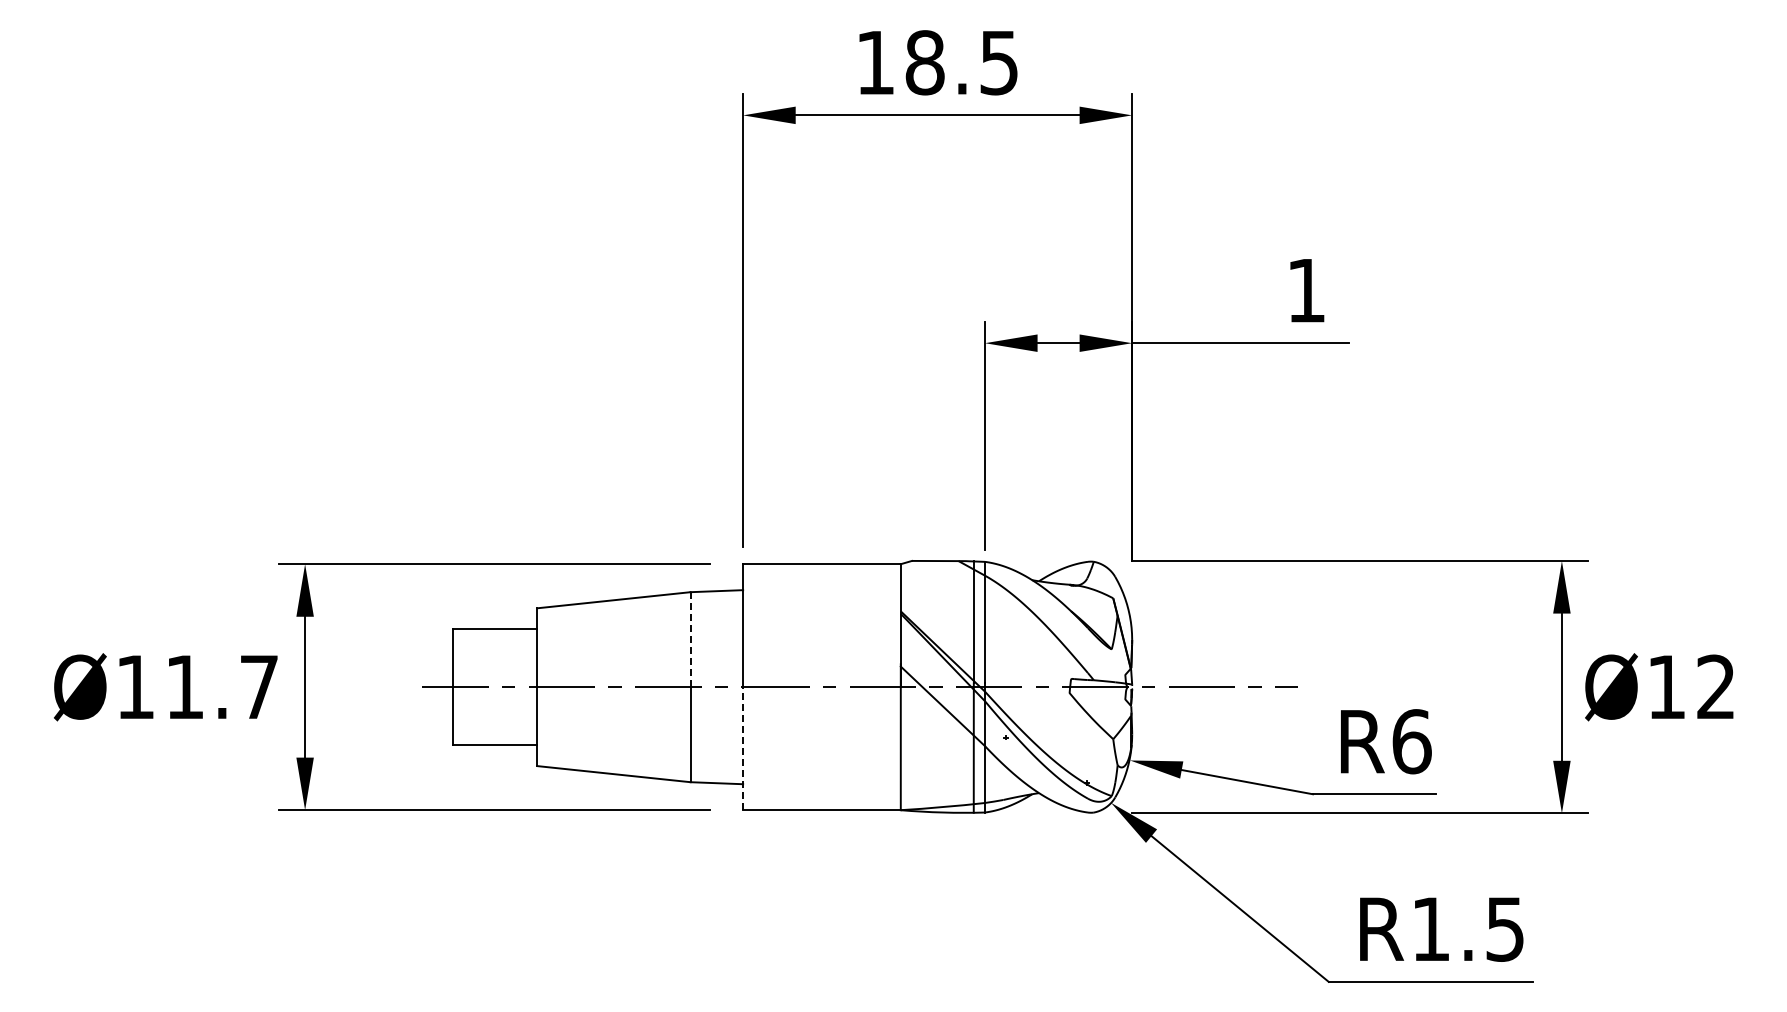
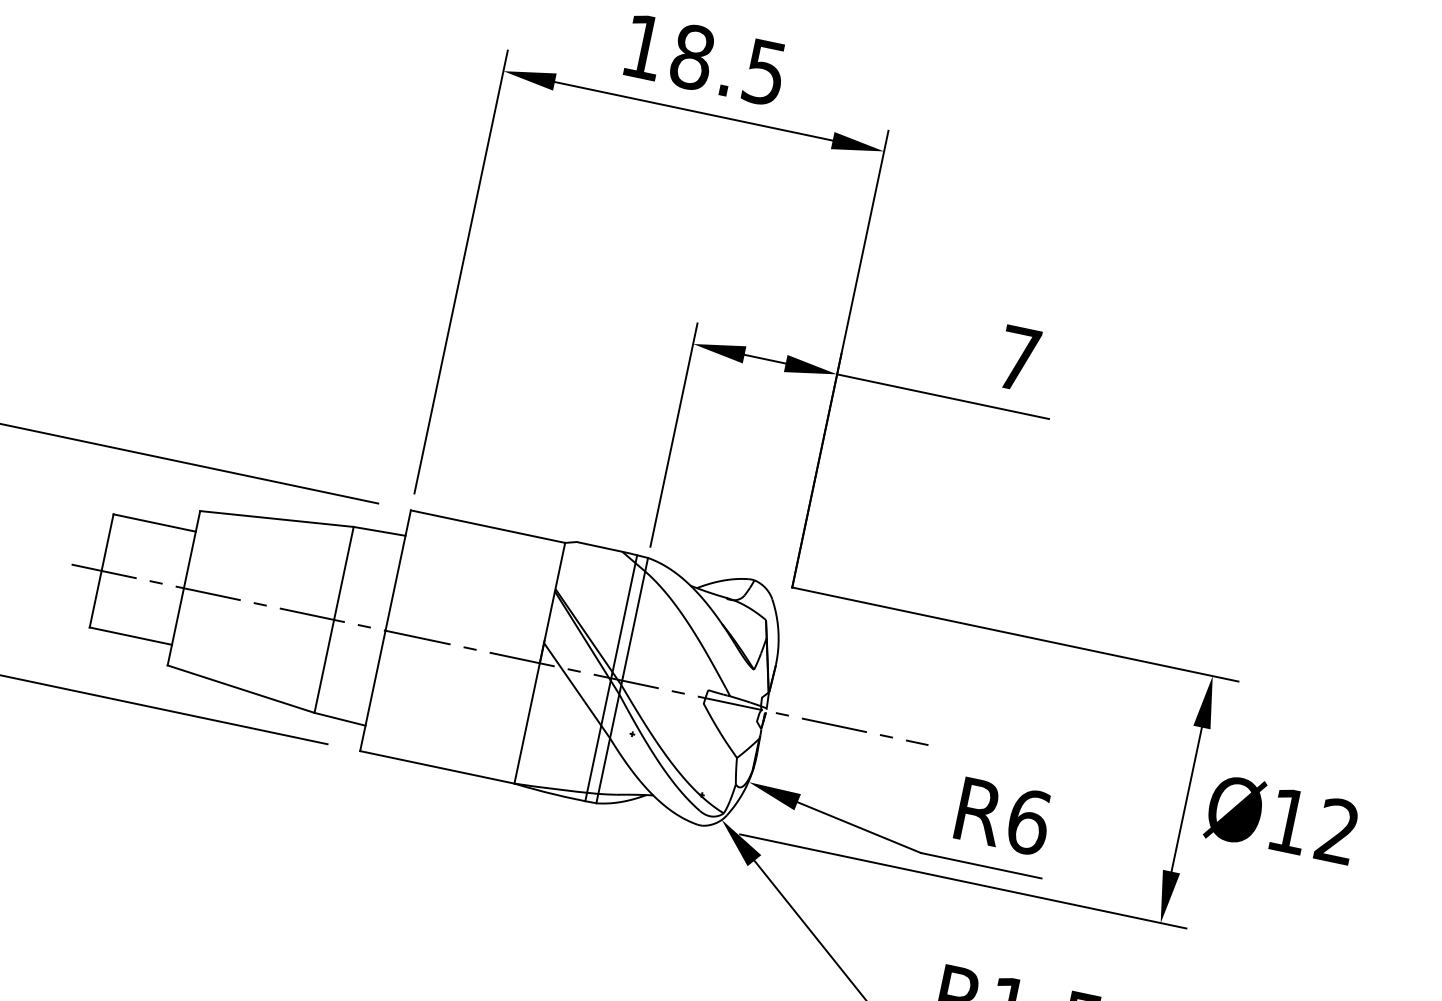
text: (1306, 290) -> (1018, 358), 1 -> 7
line: (690, 639) -> (343, 573), dashed -> solid
line: (743, 748) -> (373, 690), dashed -> solid

